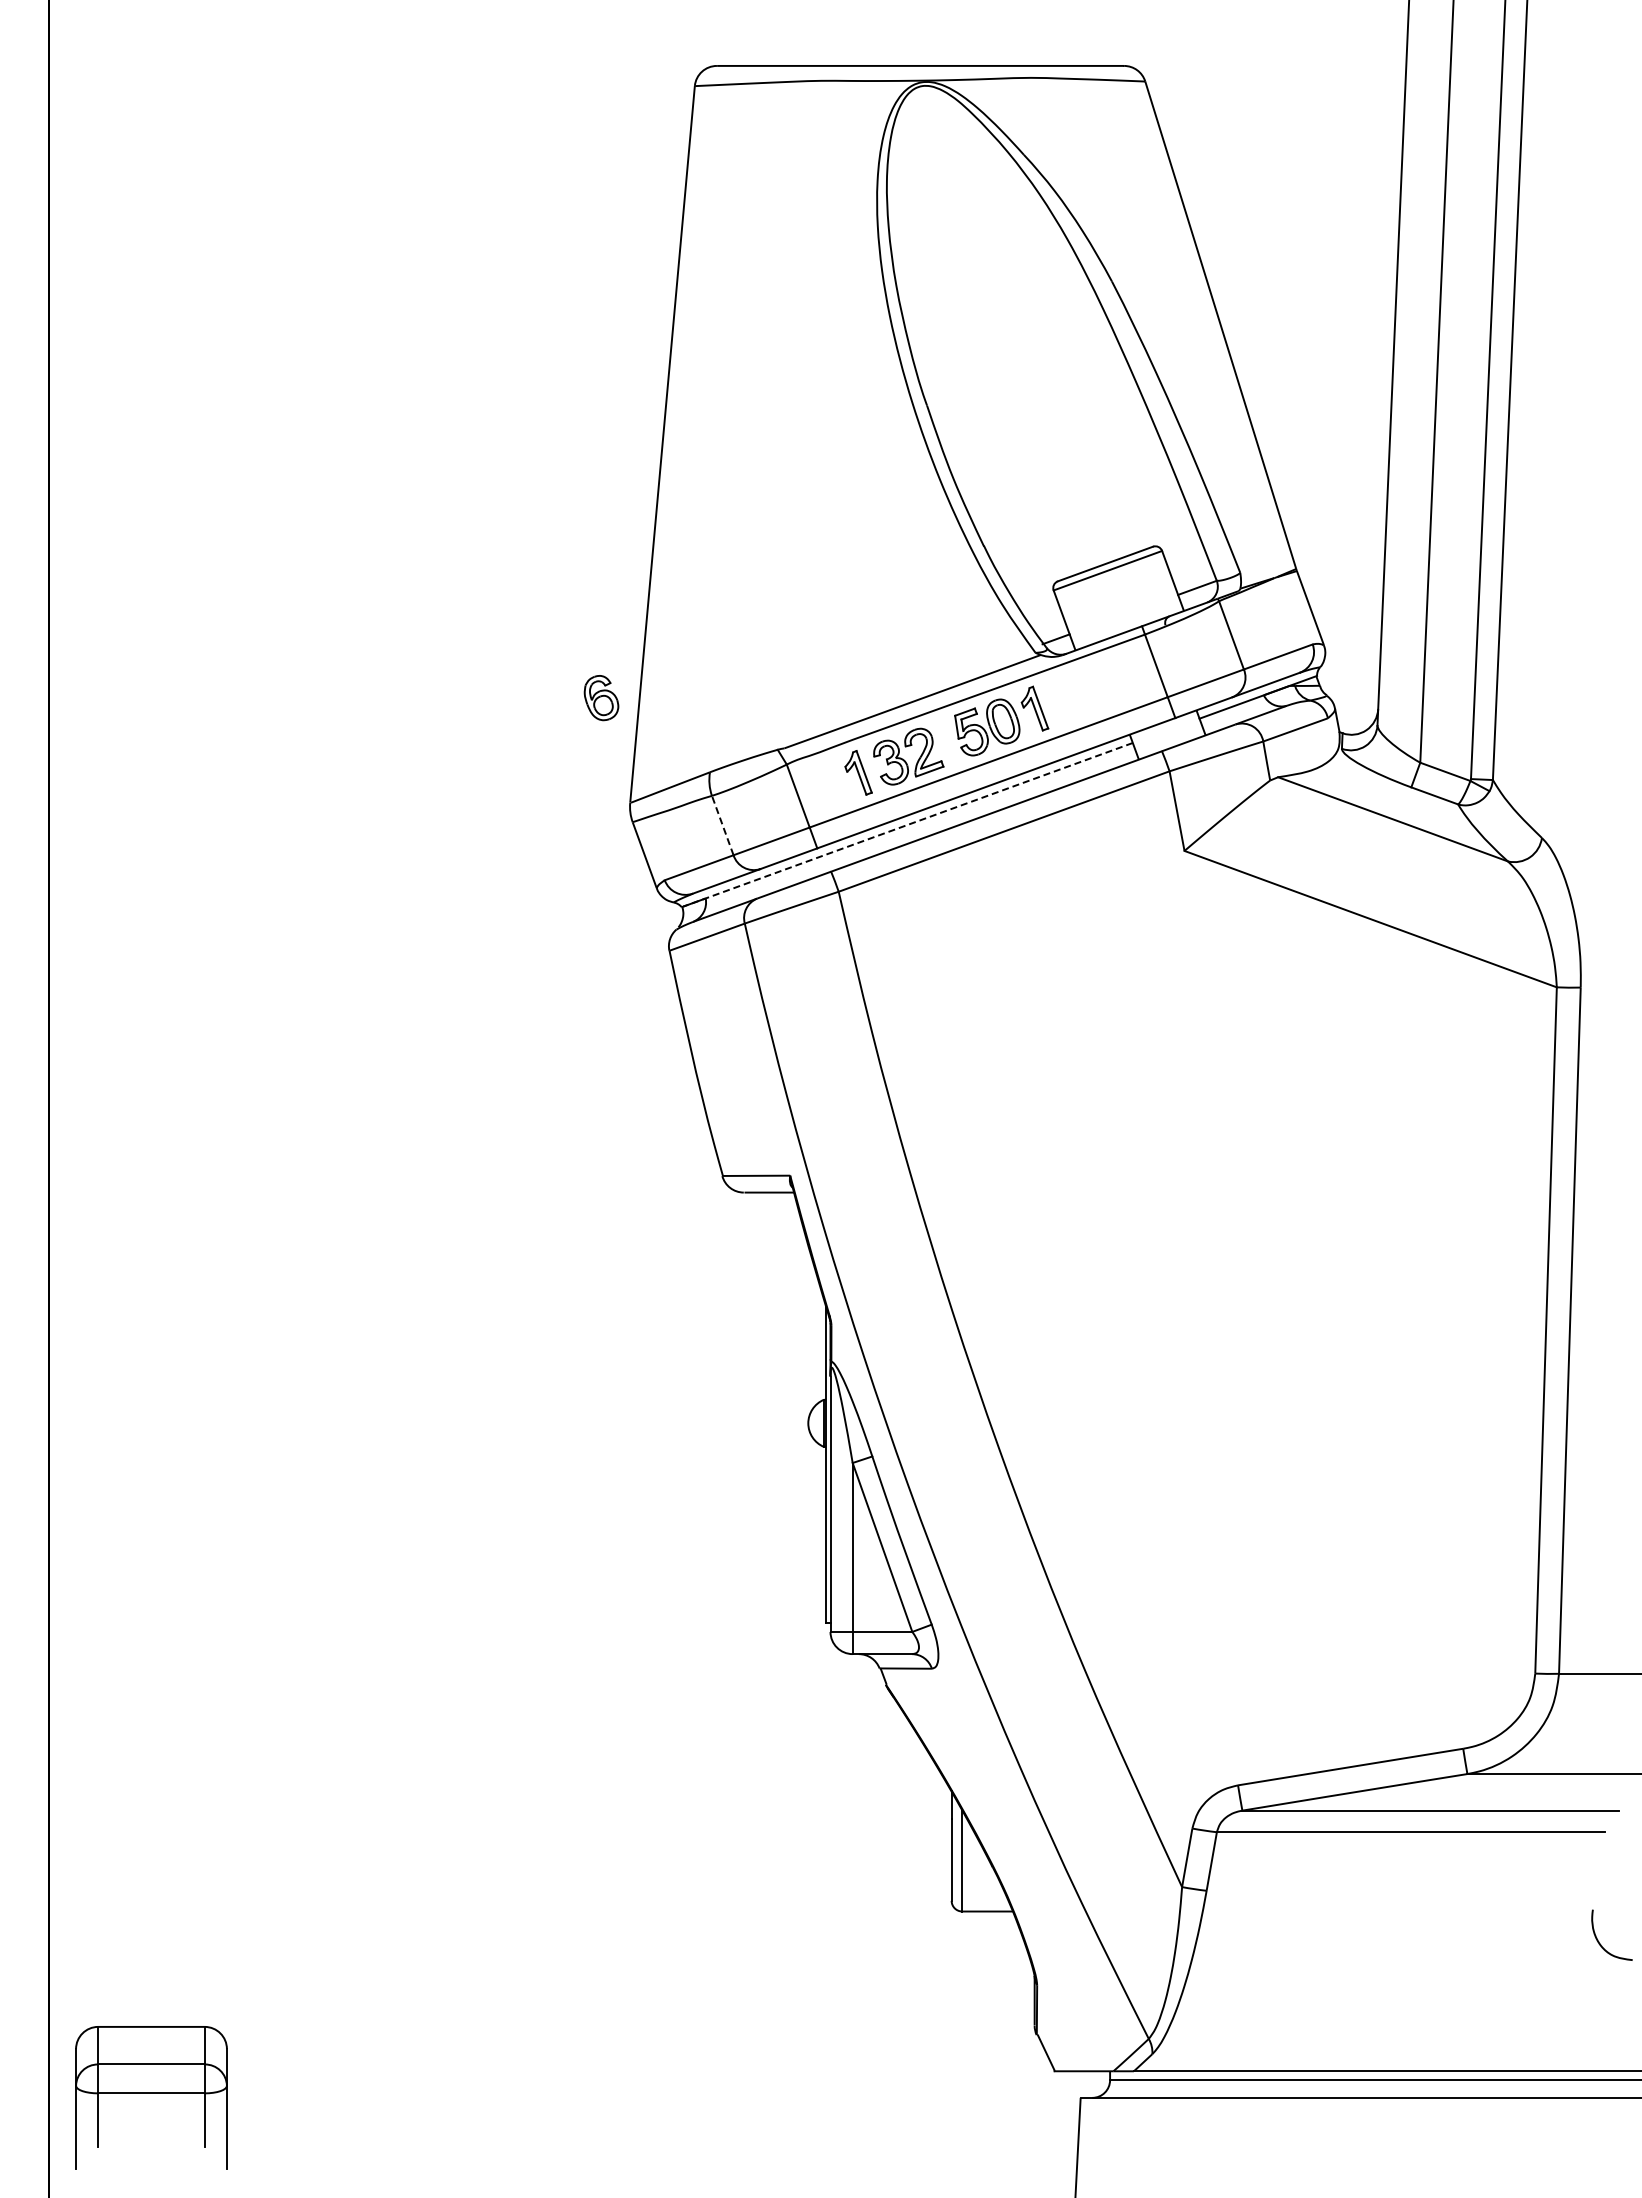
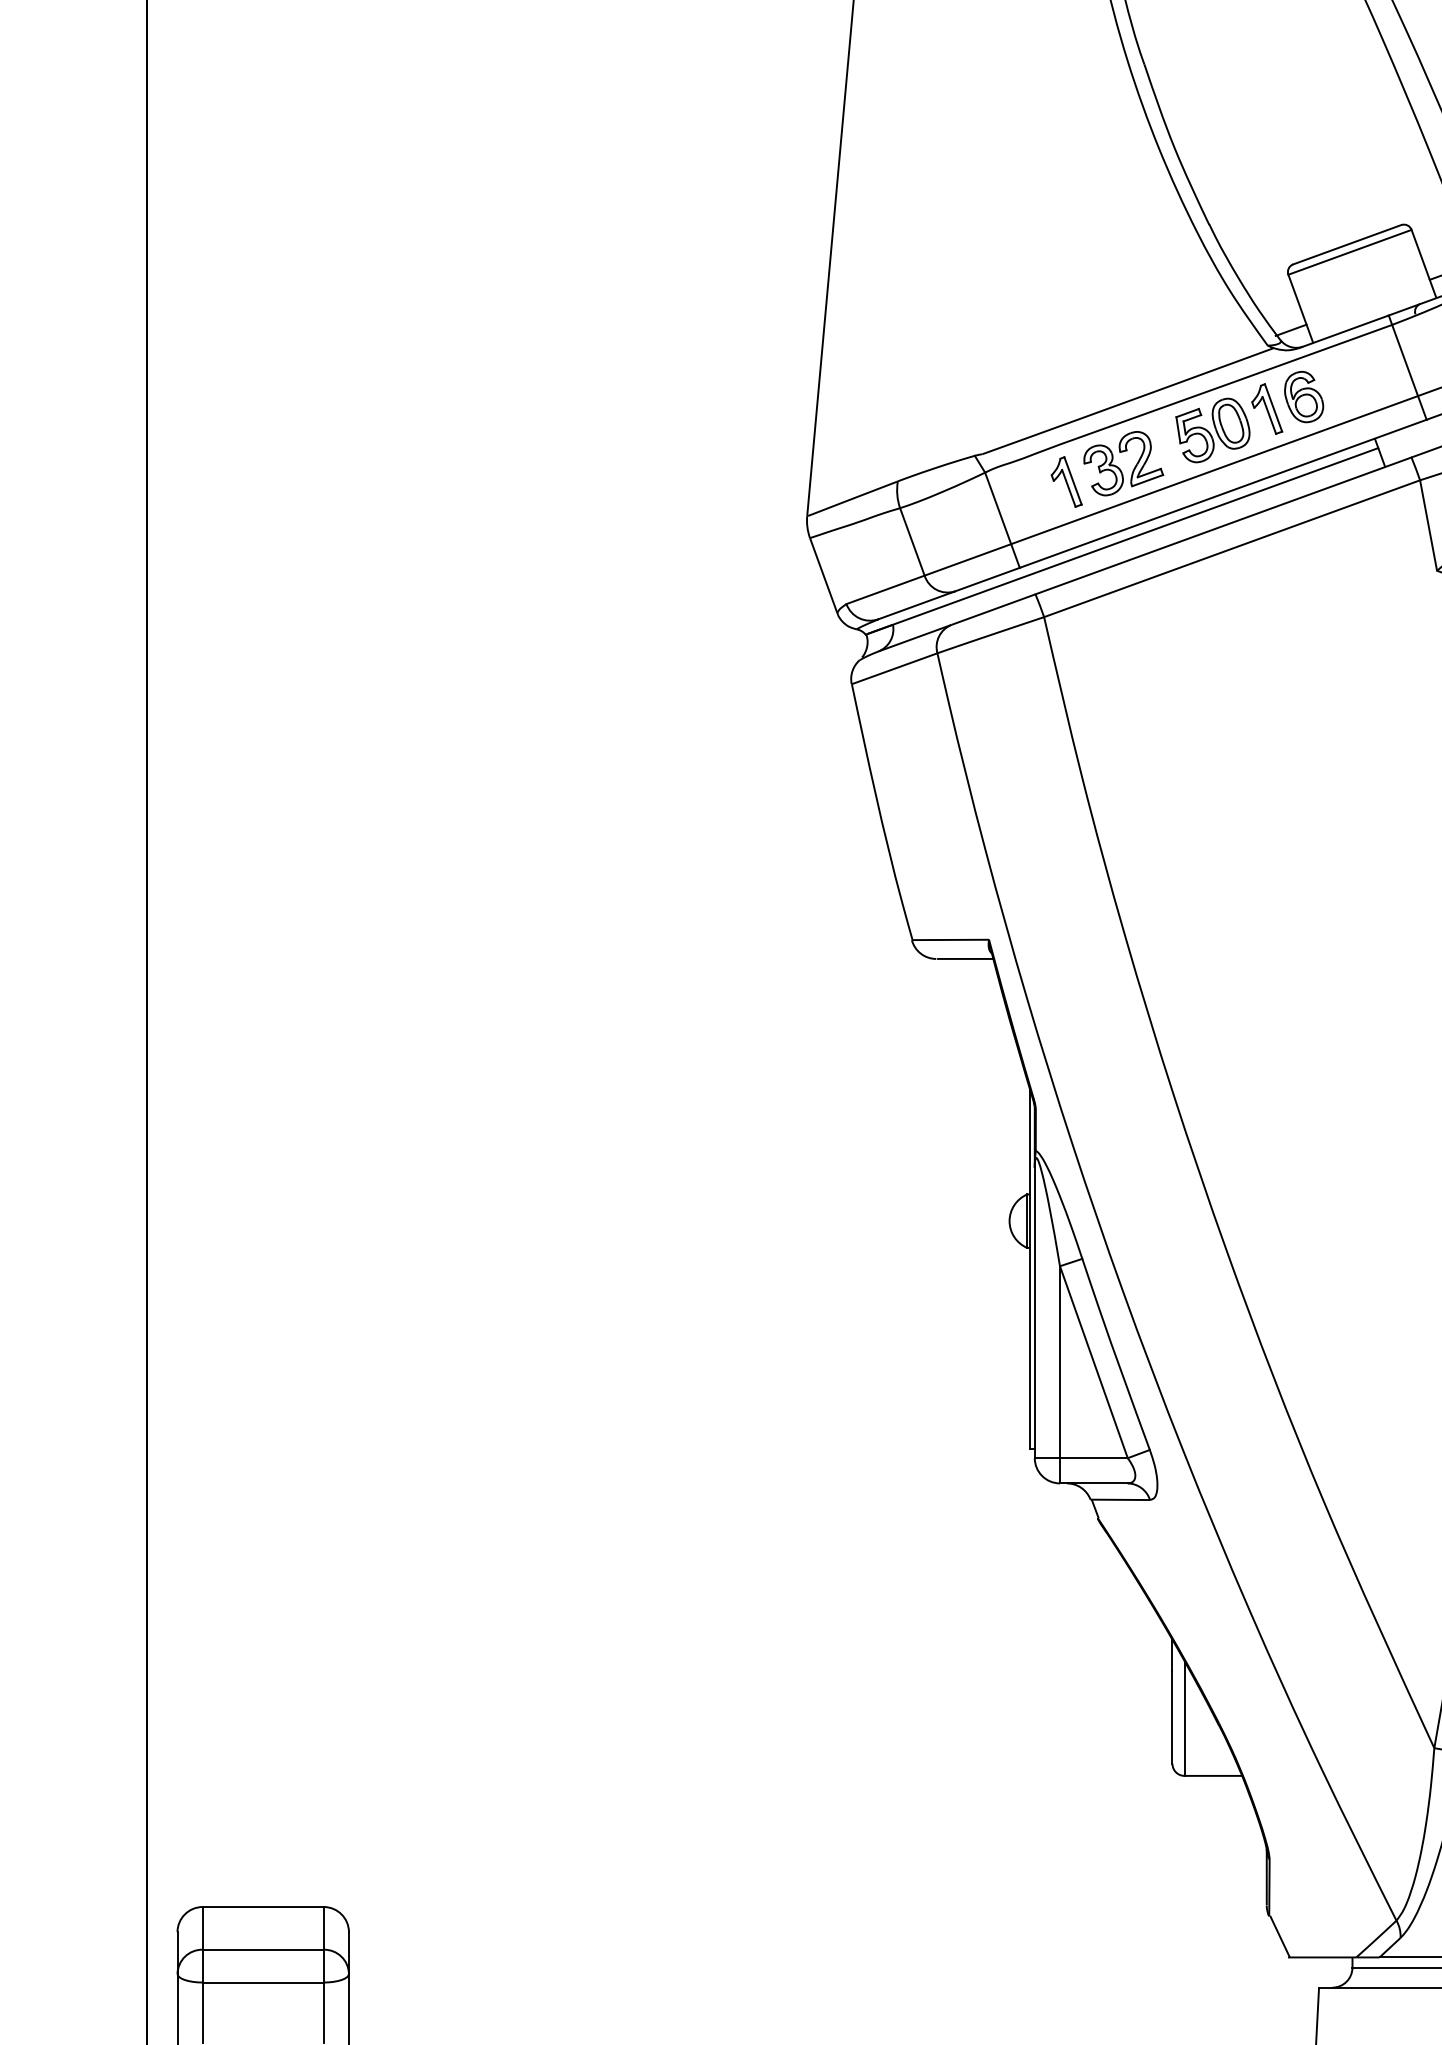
part: (601, 698) -> (1304, 397), moved
line: (722, 825) -> (912, 541), dashed -> solid
line: (906, 825) -> (1121, 541), dashed -> solid

